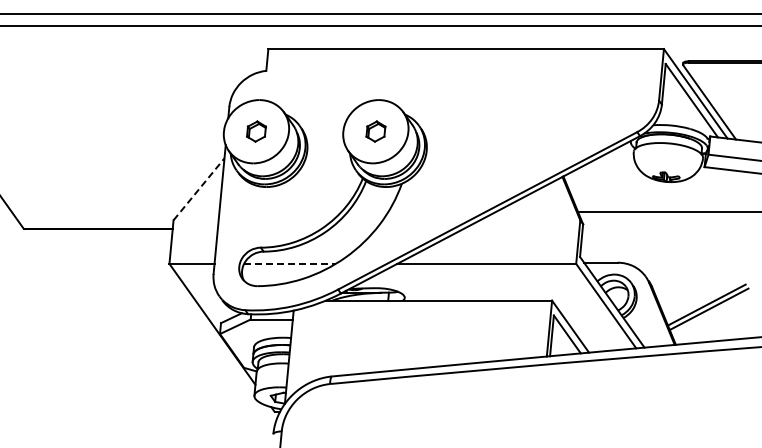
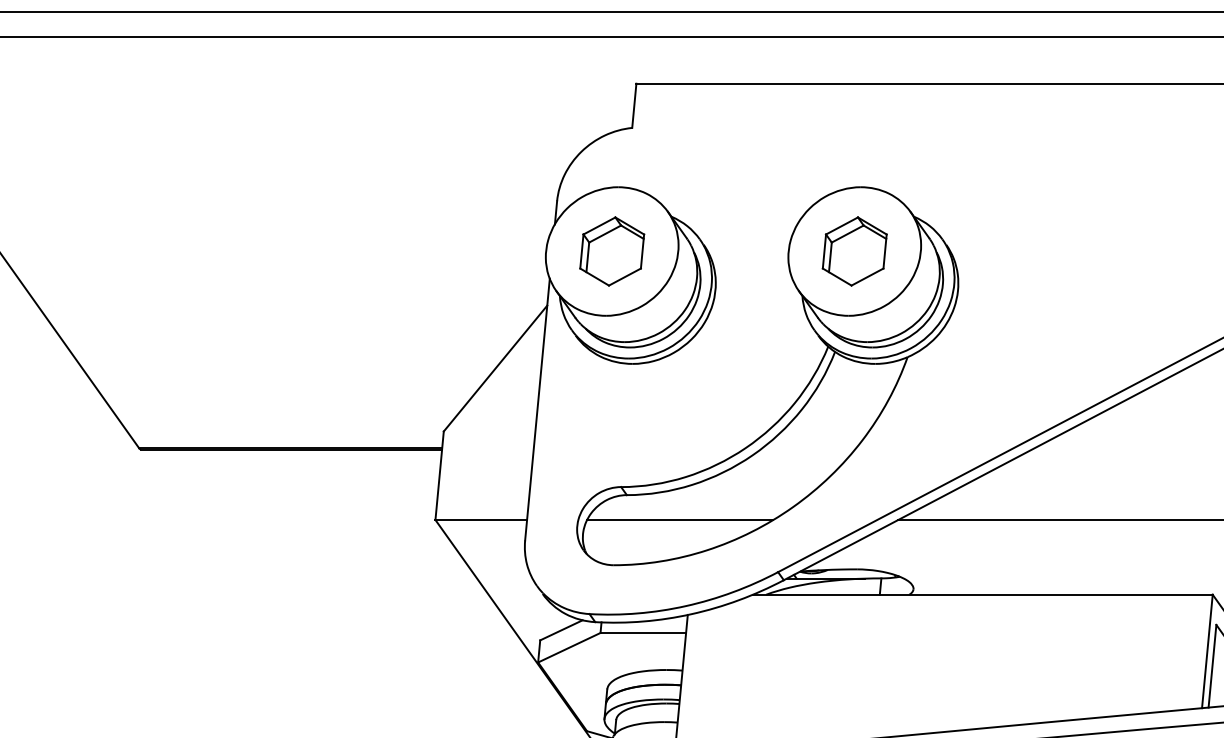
part: (256, 131) -> (612, 251), size x1.67
part: (375, 131) -> (853, 251), size x1.67
line: (199, 188) -> (496, 366), dashed -> solid
line: (289, 263) -> (679, 519), dashed -> solid

